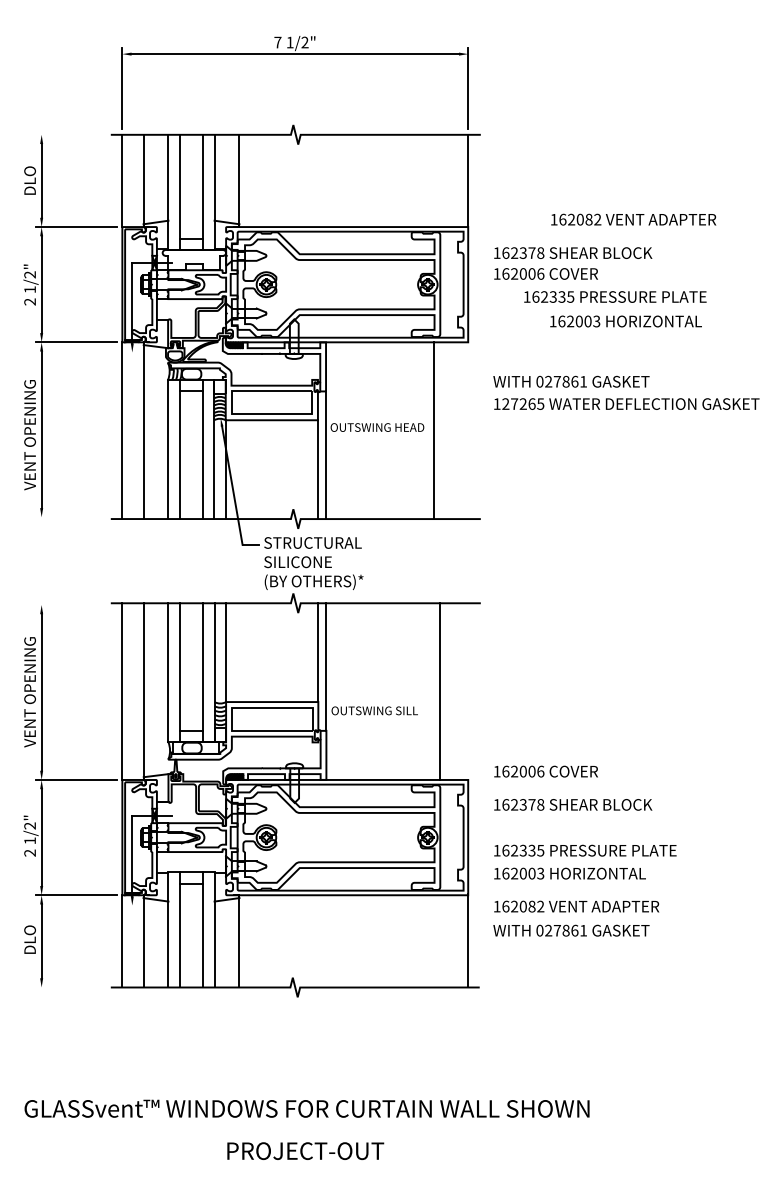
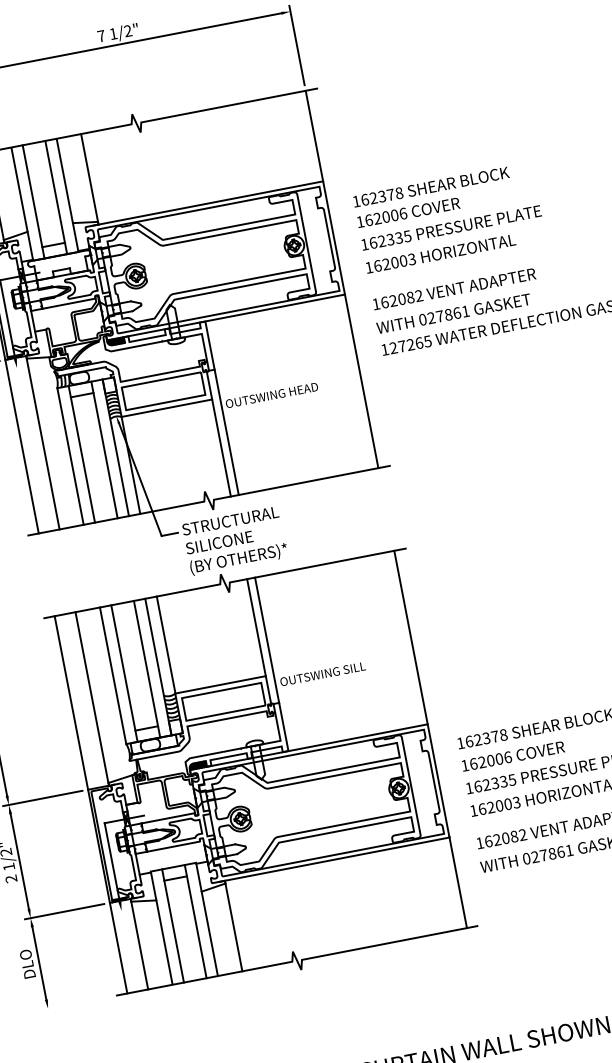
text: (633, 219) -> (454, 288), moved
text: (615, 296) -> (451, 227), moved
text: (625, 321) -> (440, 253), moved
line: (434, 430) -> (361, 381), moved
line: (440, 691) -> (411, 637), moved
text: (545, 771) -> (512, 756), moved

